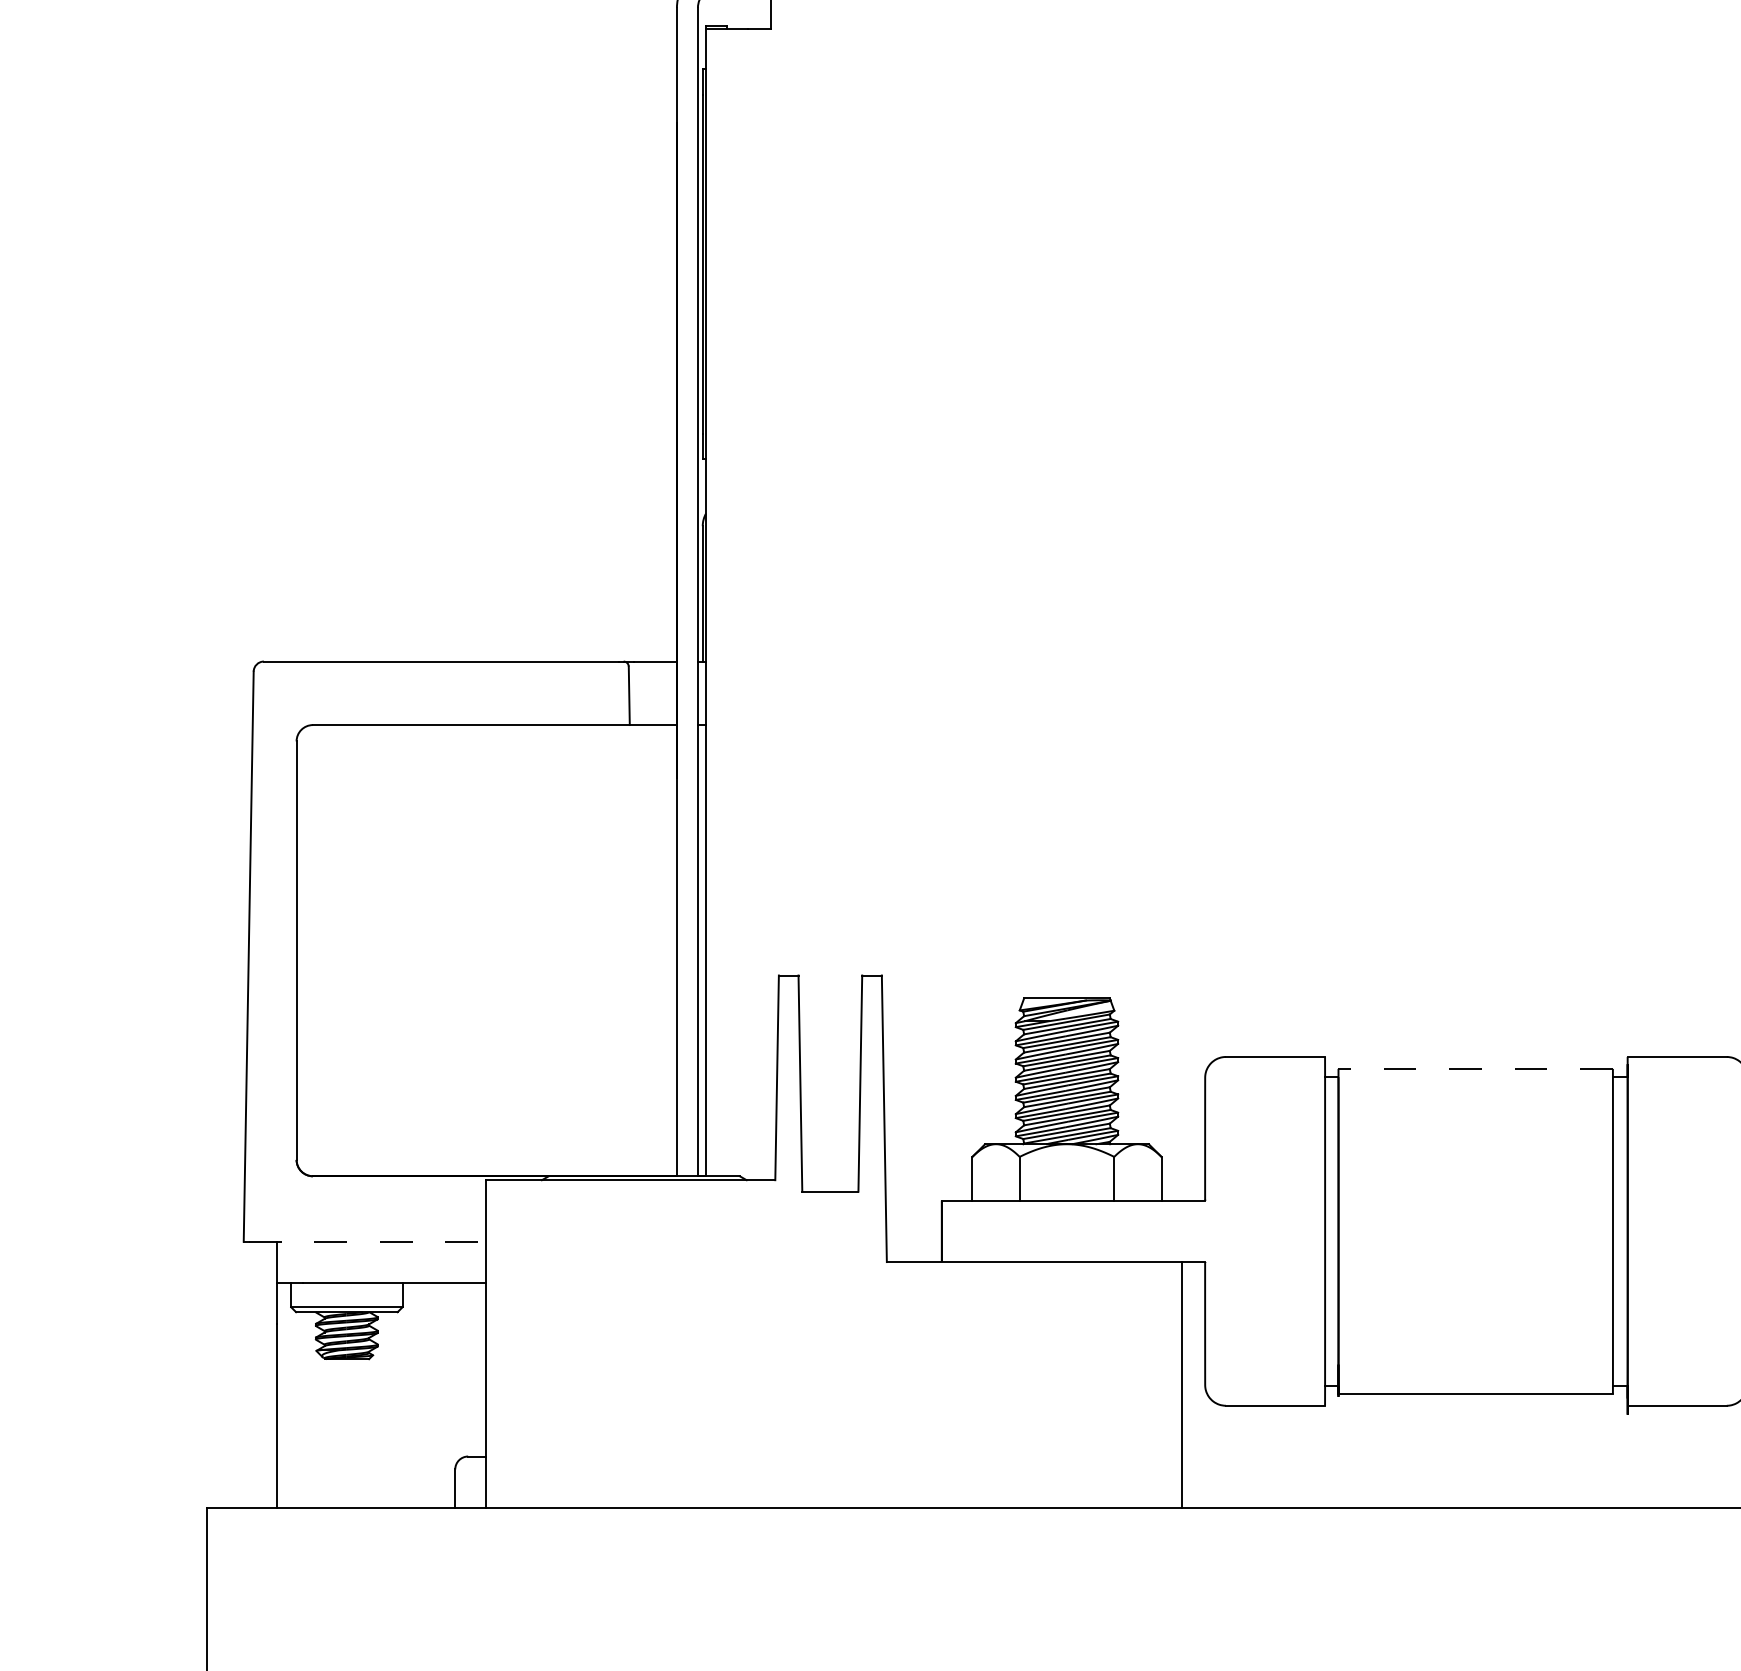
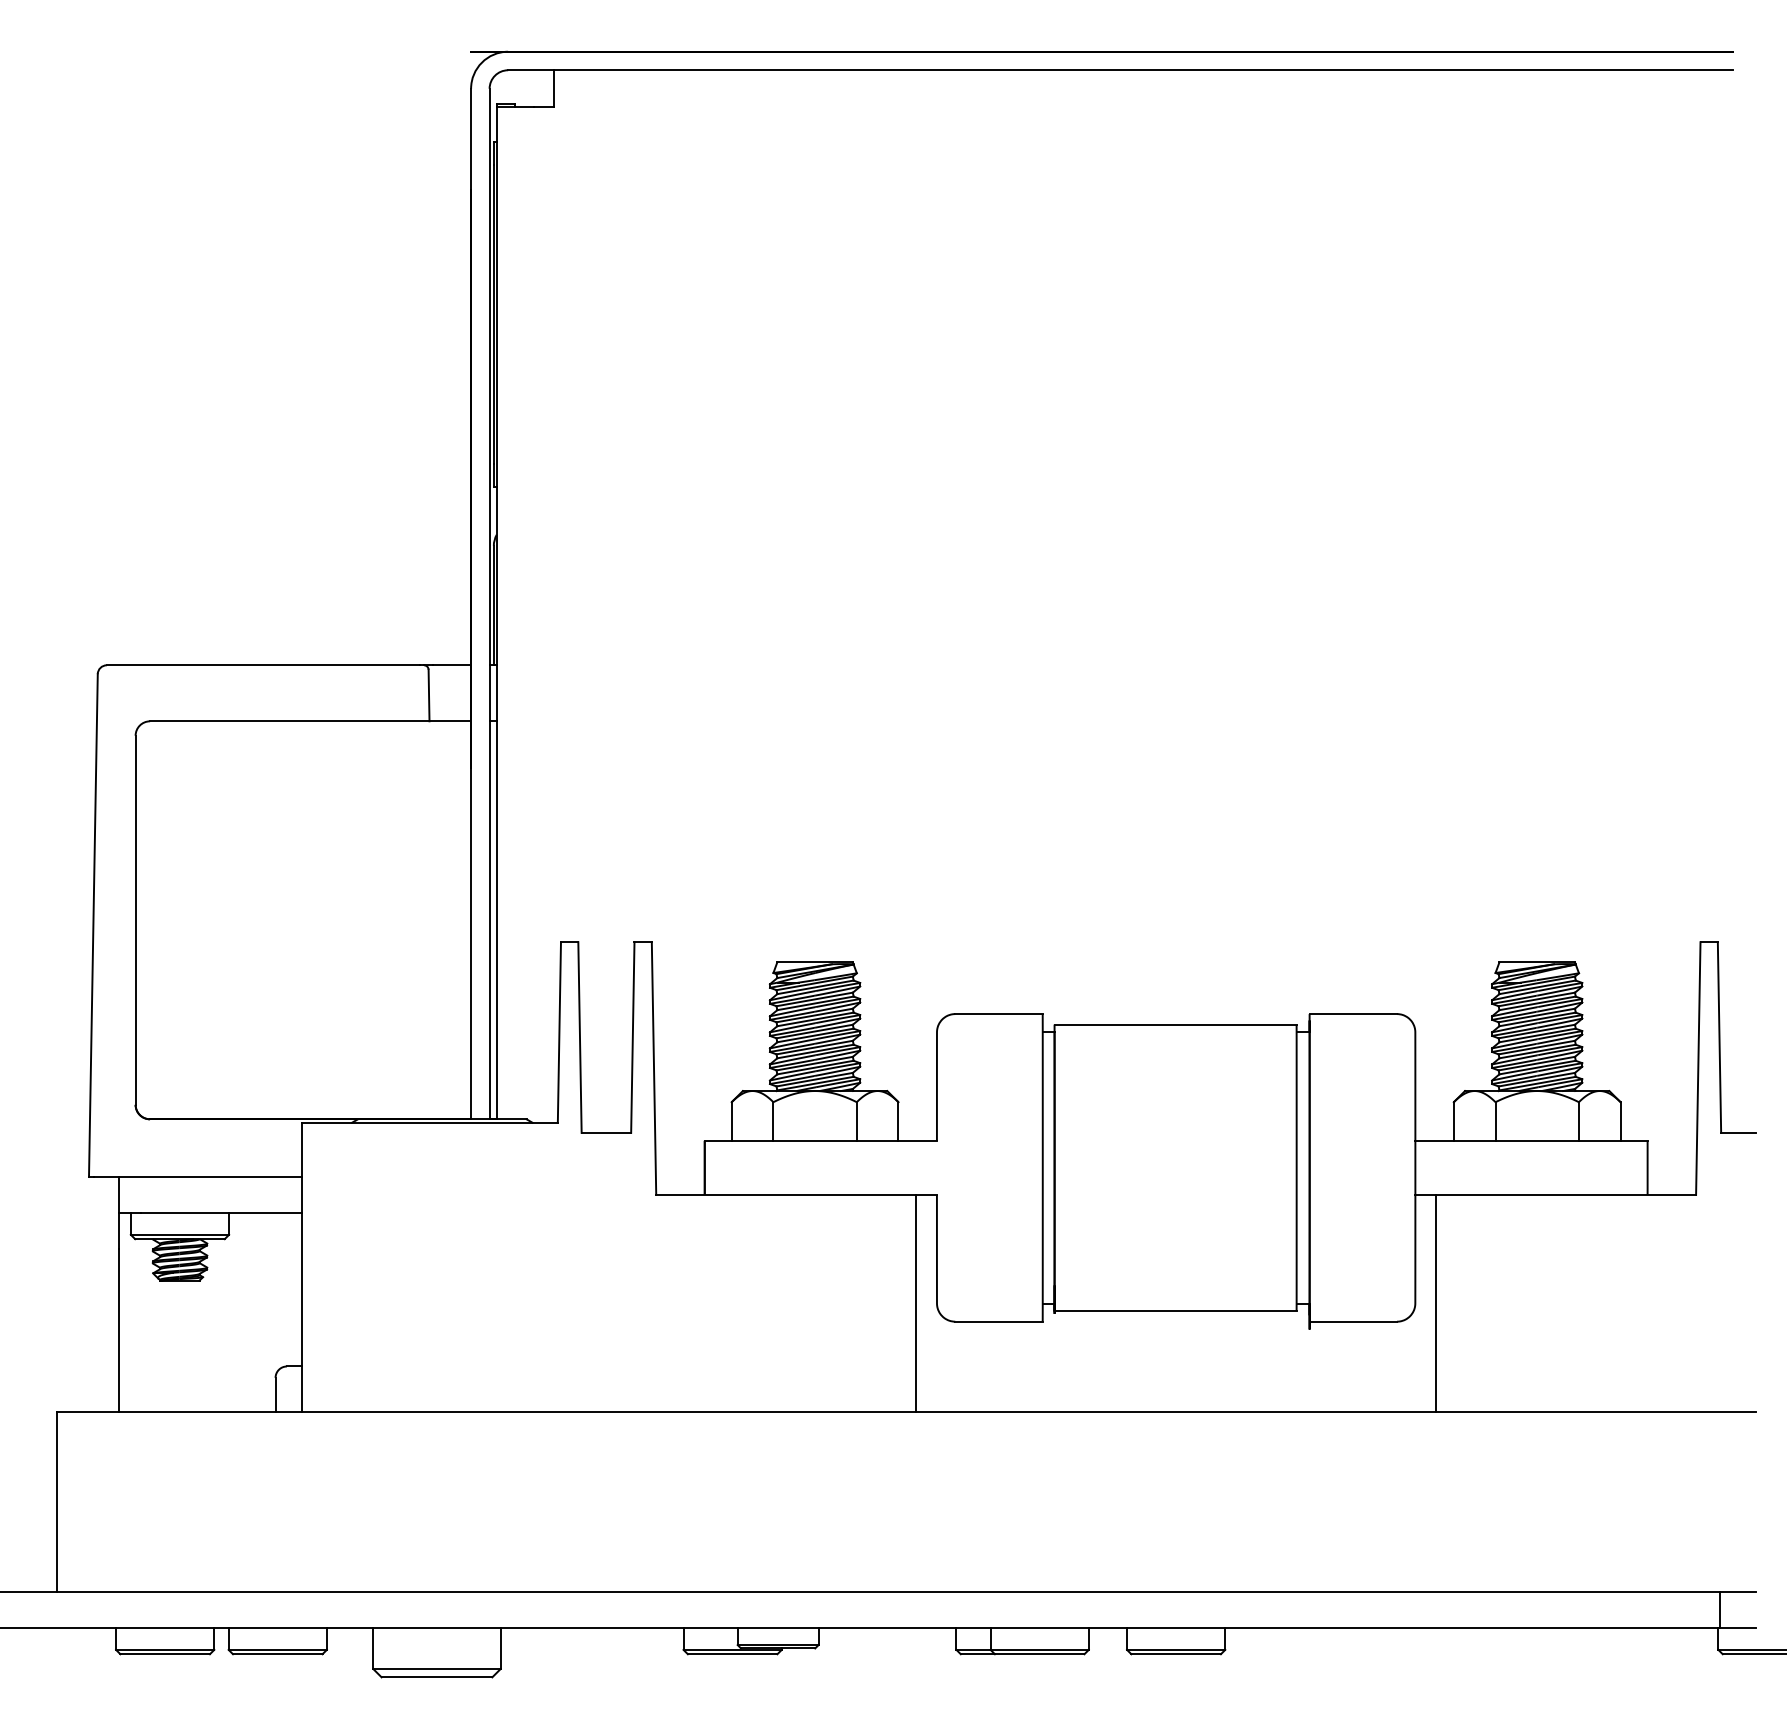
line: (1475, 1068) -> (1175, 1024), dashed -> solid
line: (367, 1242) -> (198, 1177), dashed -> solid

